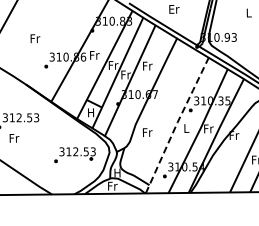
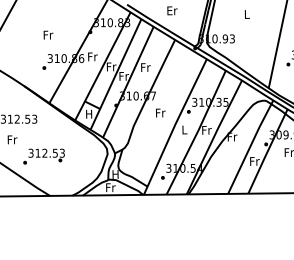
text: (35, 38) -> (48, 34), moved
line: (176, 124) -> (174, 125), dashed -> solid
text: (147, 132) -> (160, 112), moved
text: (74, 155) -> (43, 156), moved

